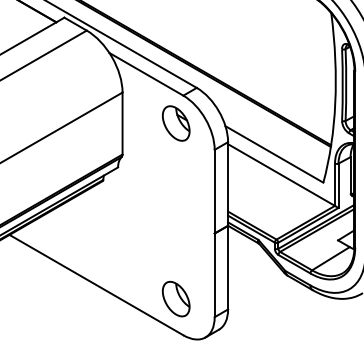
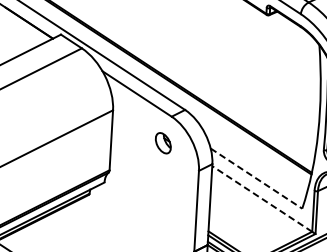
part: (176, 123) -> (163, 143), size x0.6
line: (274, 154) -> (256, 178), solid -> dashed
line: (281, 175) -> (262, 199), solid -> dashed

